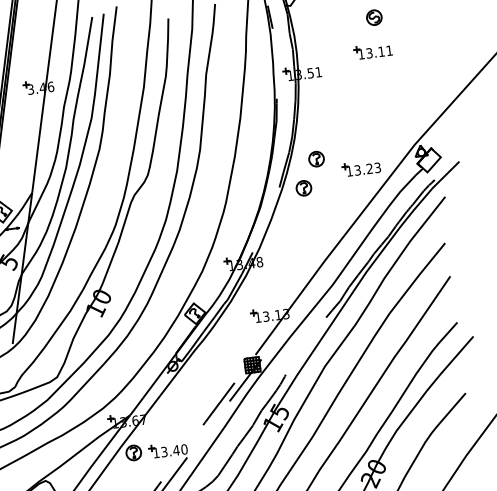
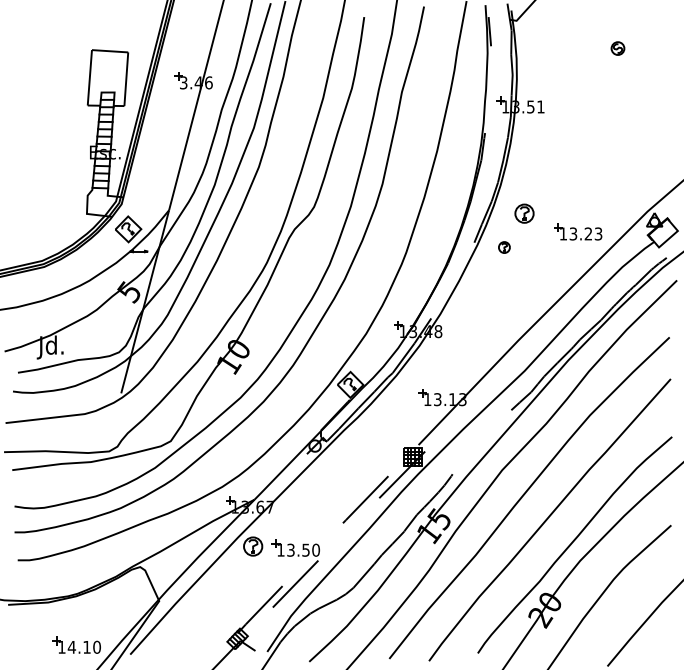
part: (373, 17) -> (617, 48), size x0.7
part: (373, 51) -> (611, 89), removed
part: (304, 188) -> (504, 247), size x0.6
text: (175, 449) -> (305, 549), 13.40 -> 13.50

